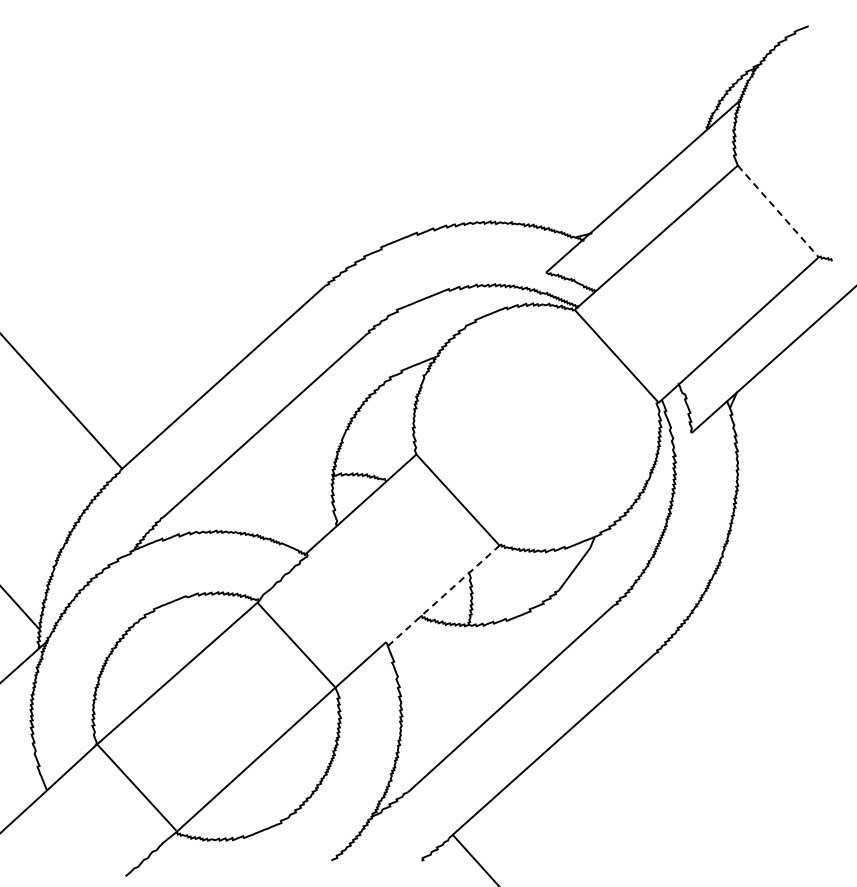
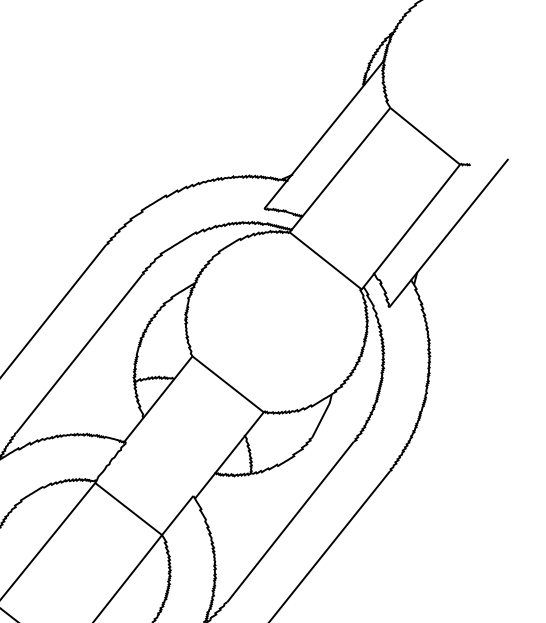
line: (778, 211) -> (425, 136), dashed -> solid
line: (444, 595) -> (229, 455), dashed -> solid

